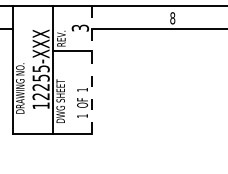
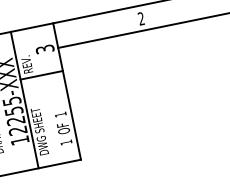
text: (172, 18) -> (141, 19), 8 -> 2
line: (92, 70) -> (67, 91), dashed -> solid

